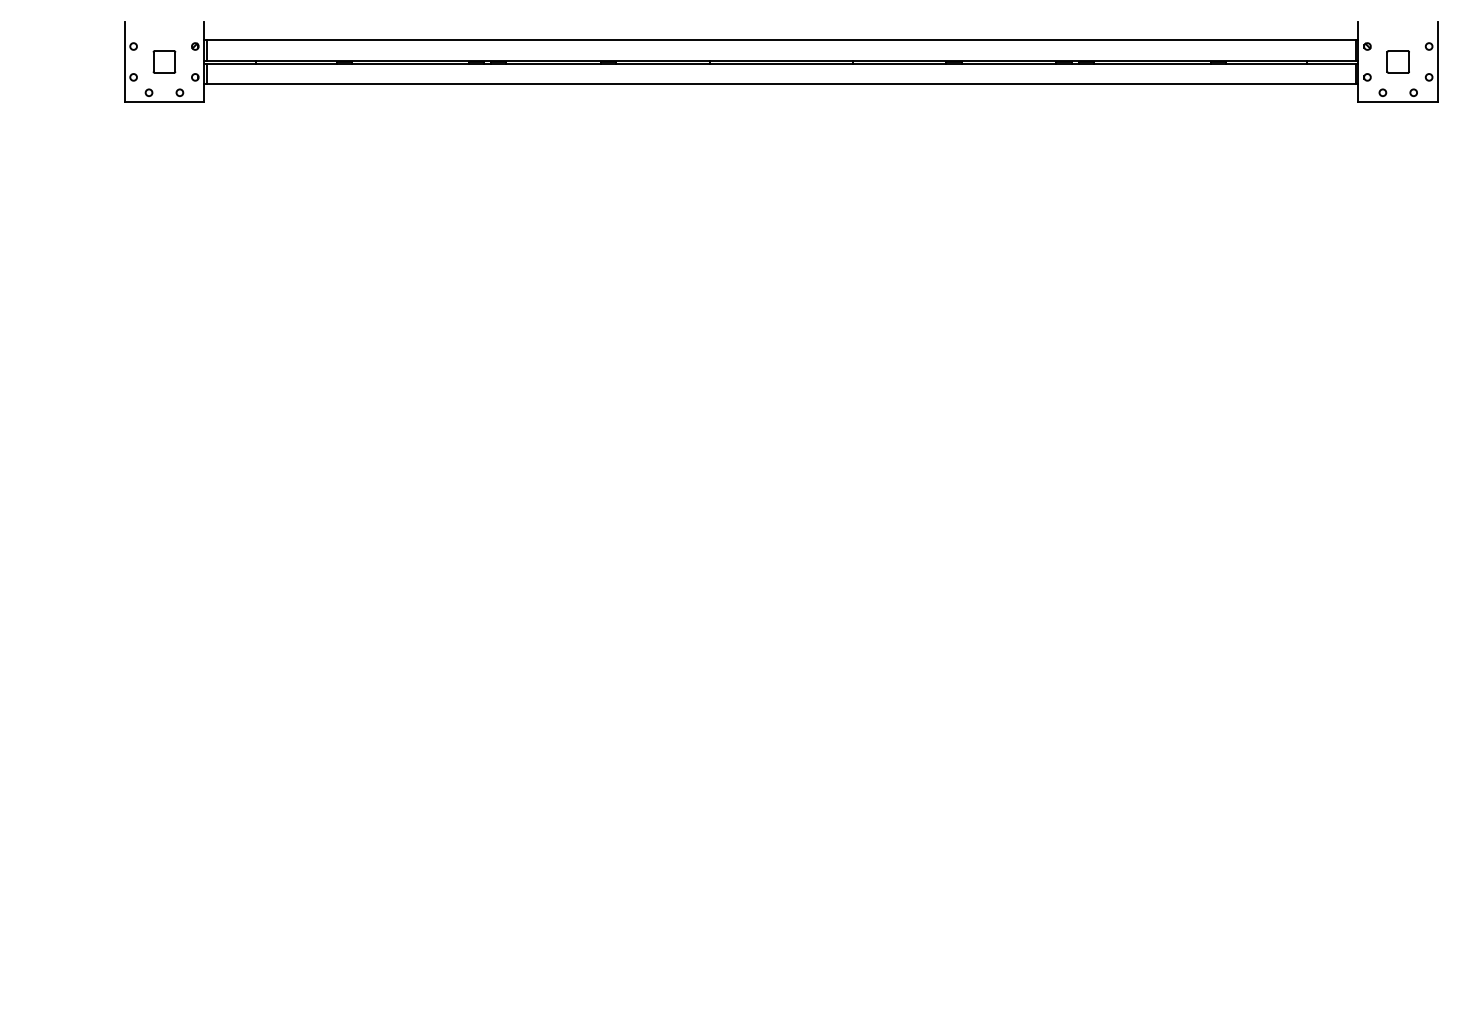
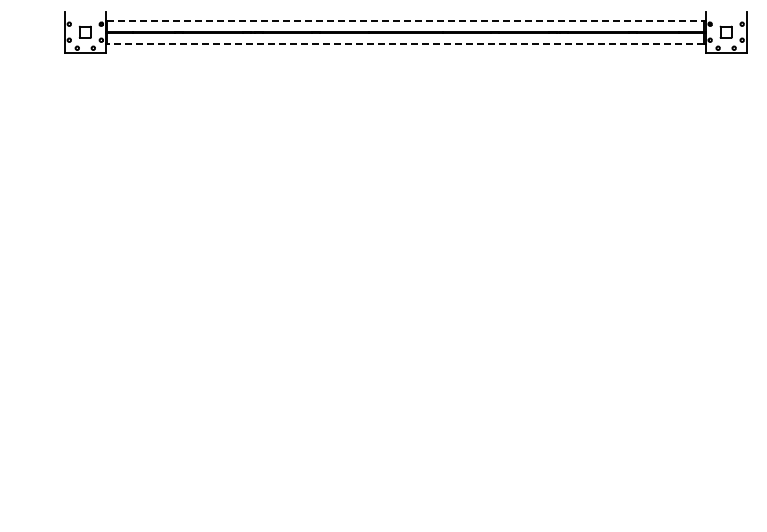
line: (782, 41) -> (406, 21), solid -> dashed
line: (780, 83) -> (405, 43), solid -> dashed

